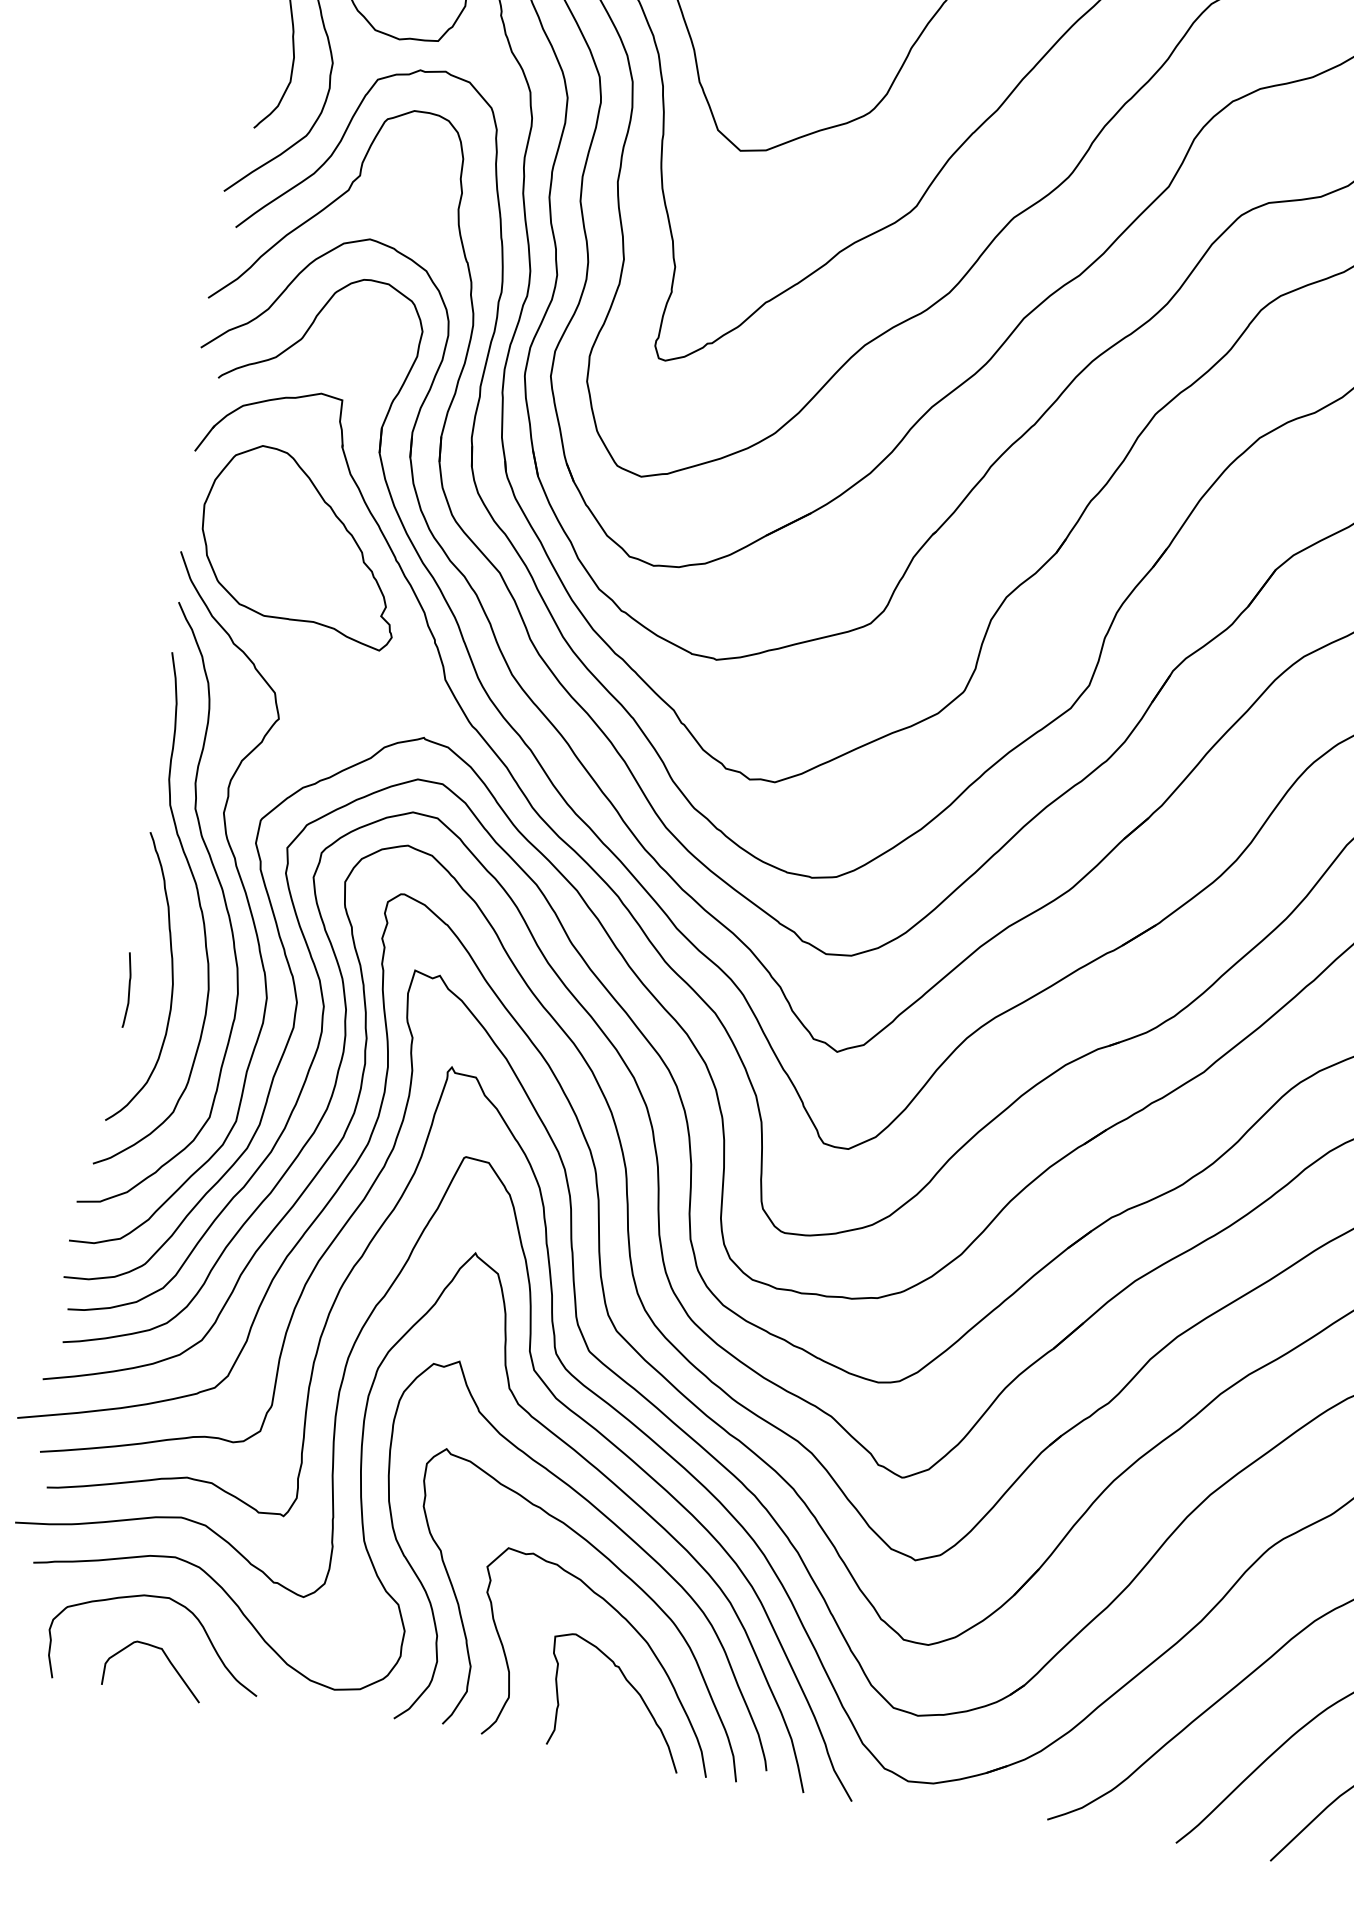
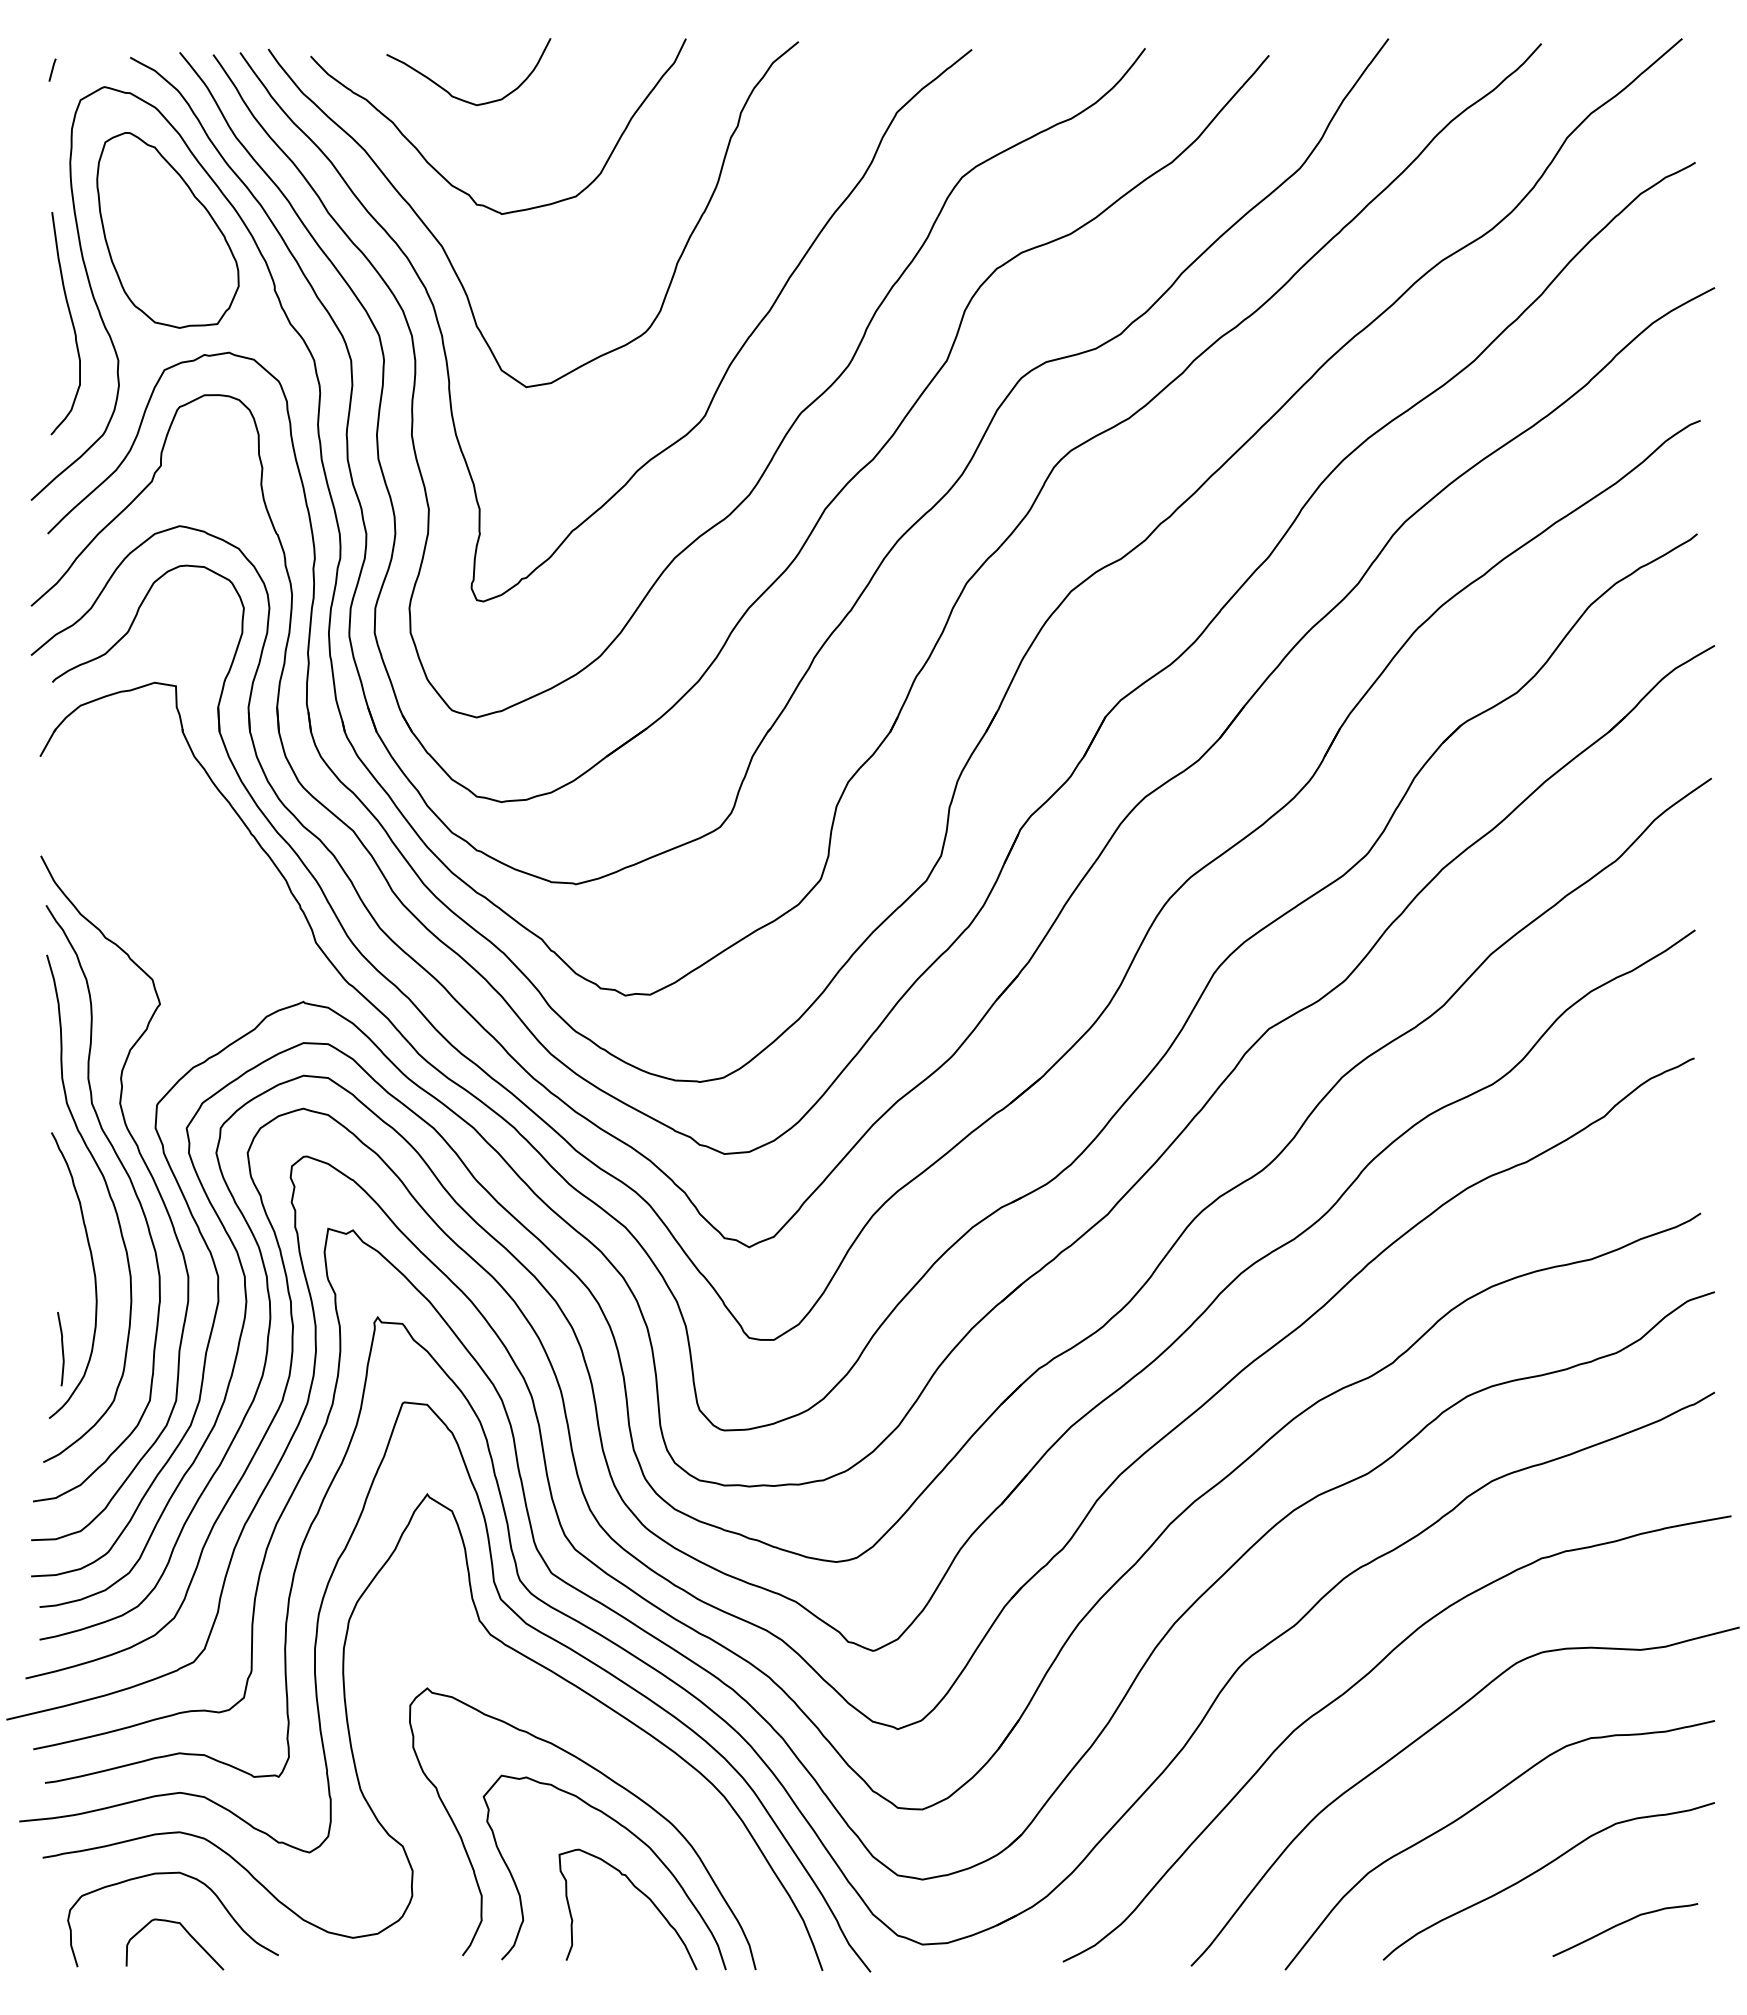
part: (301, 545) -> (157, 832), removed
curve: (127, 990) -> (61, 1349), moved
curve: (615, 1526) -> (602, 1739), removed

